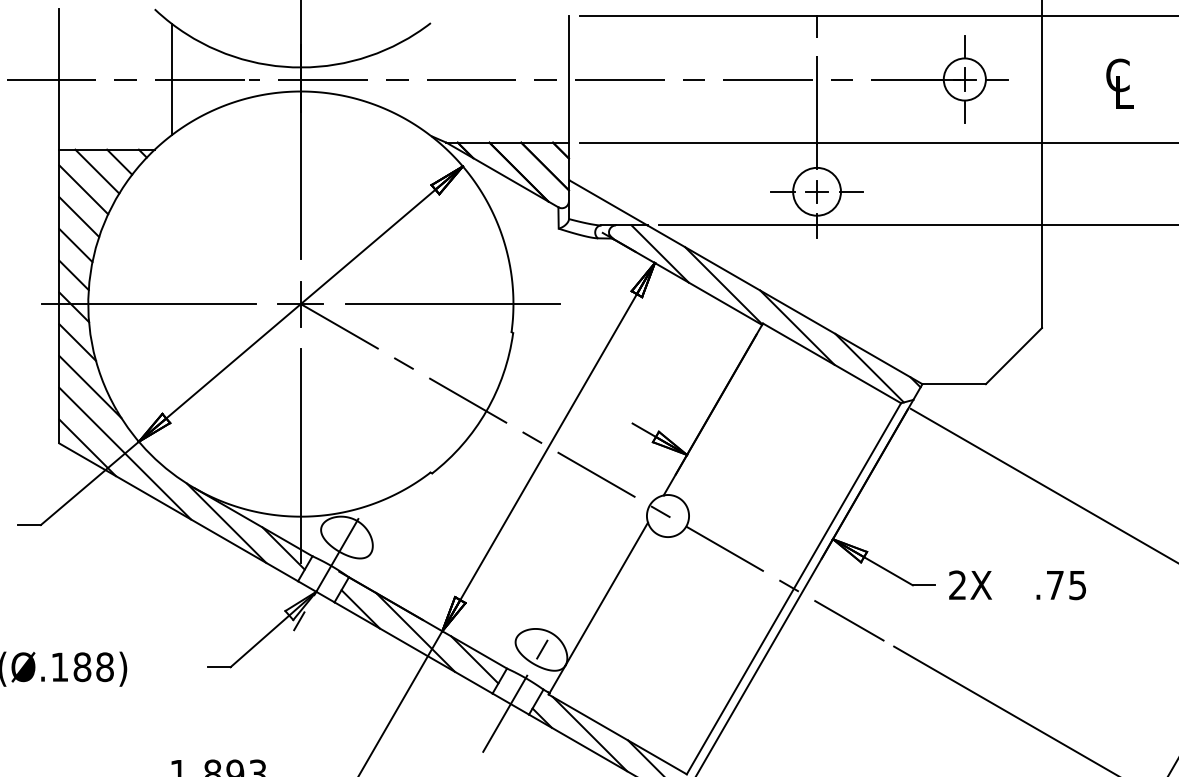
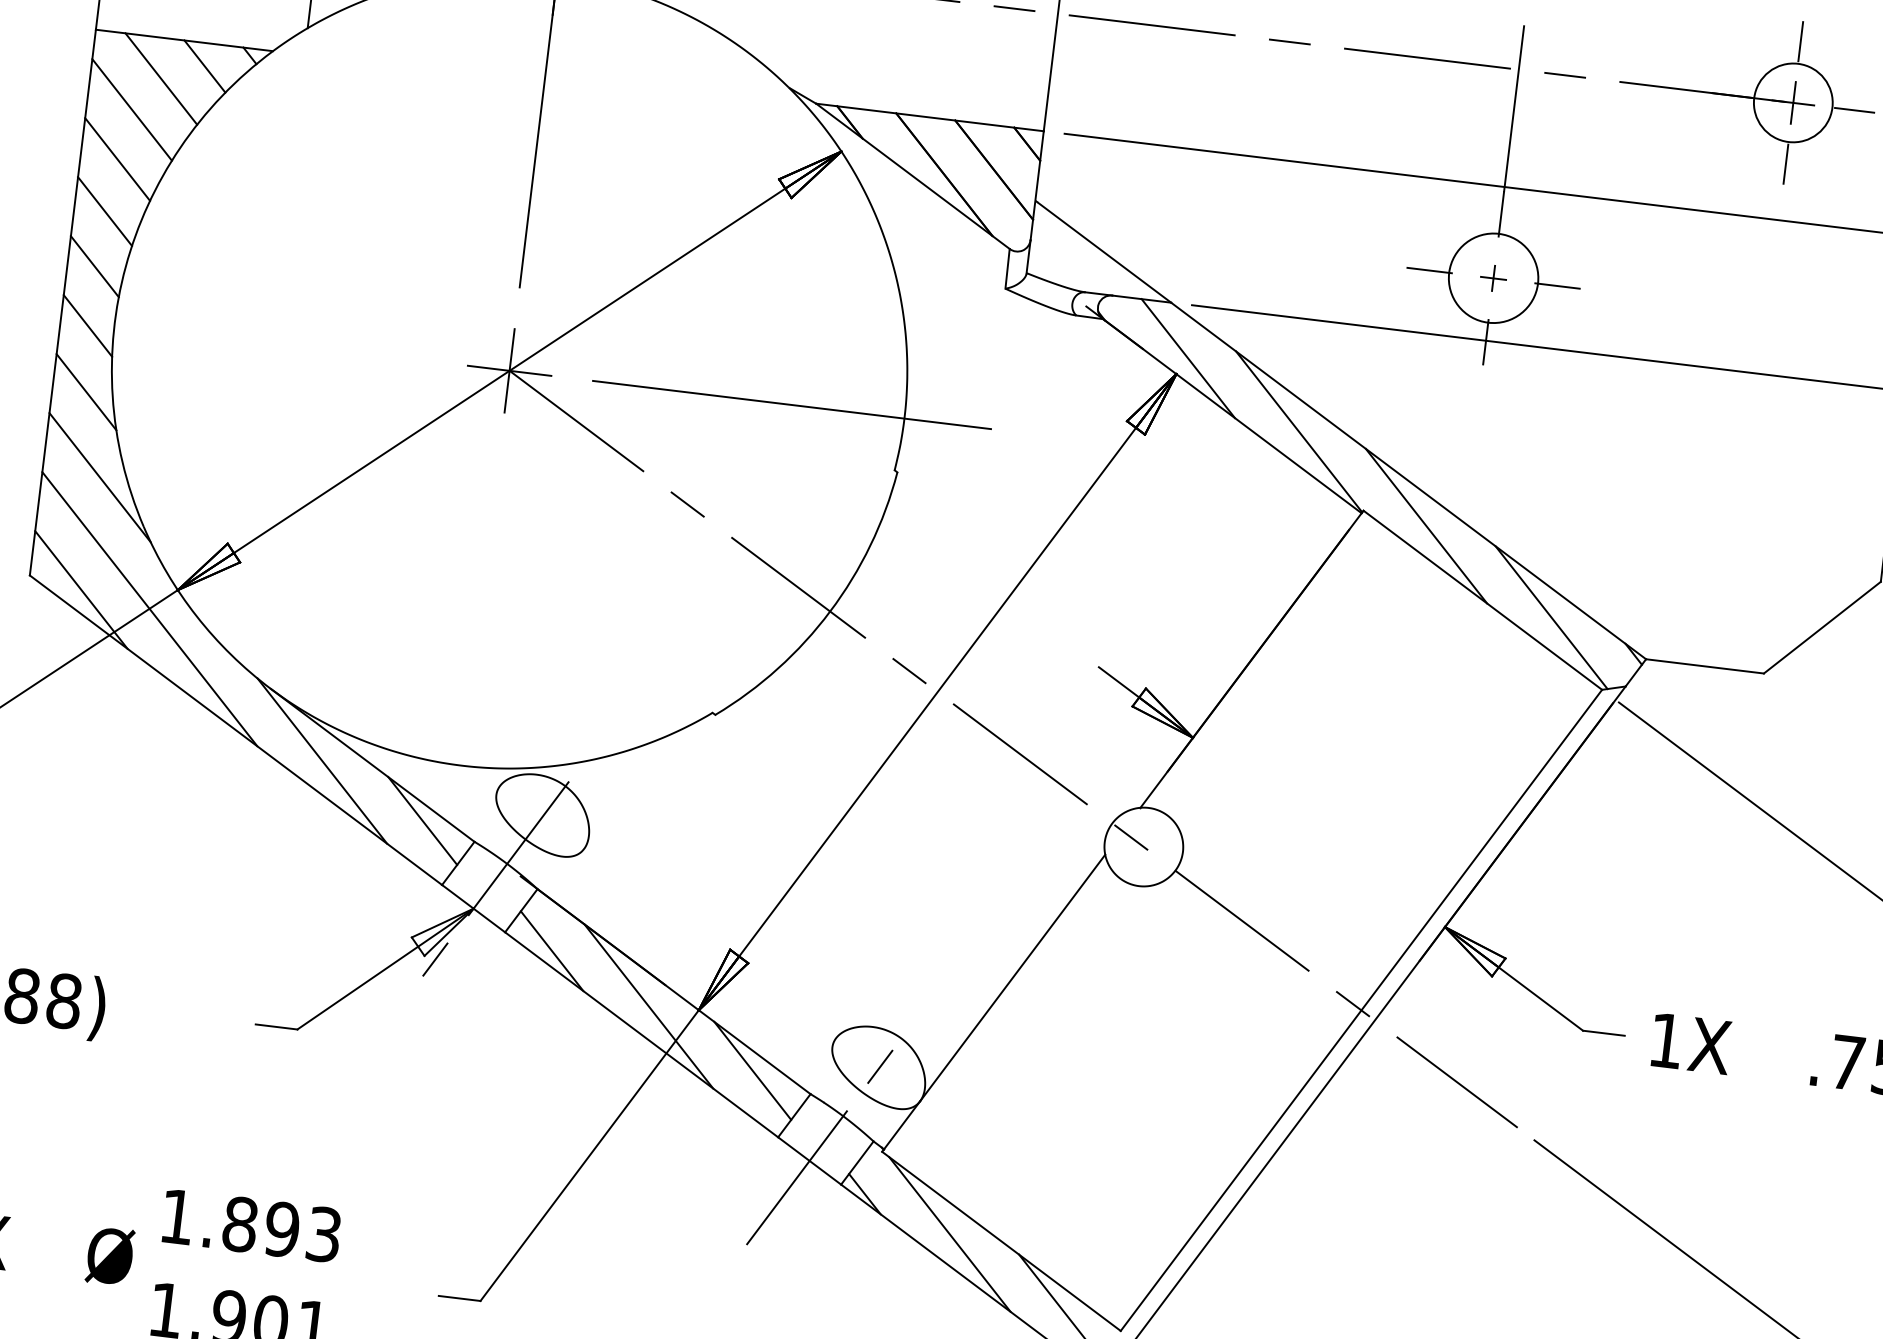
part: (816, 191) -> (1492, 277), size x0.6
line: (148, 304) -> (226, 337), removed
line: (300, 456) -> (474, 653), removed
text: (957, 584) -> (1666, 1039), 2X -> 1X

